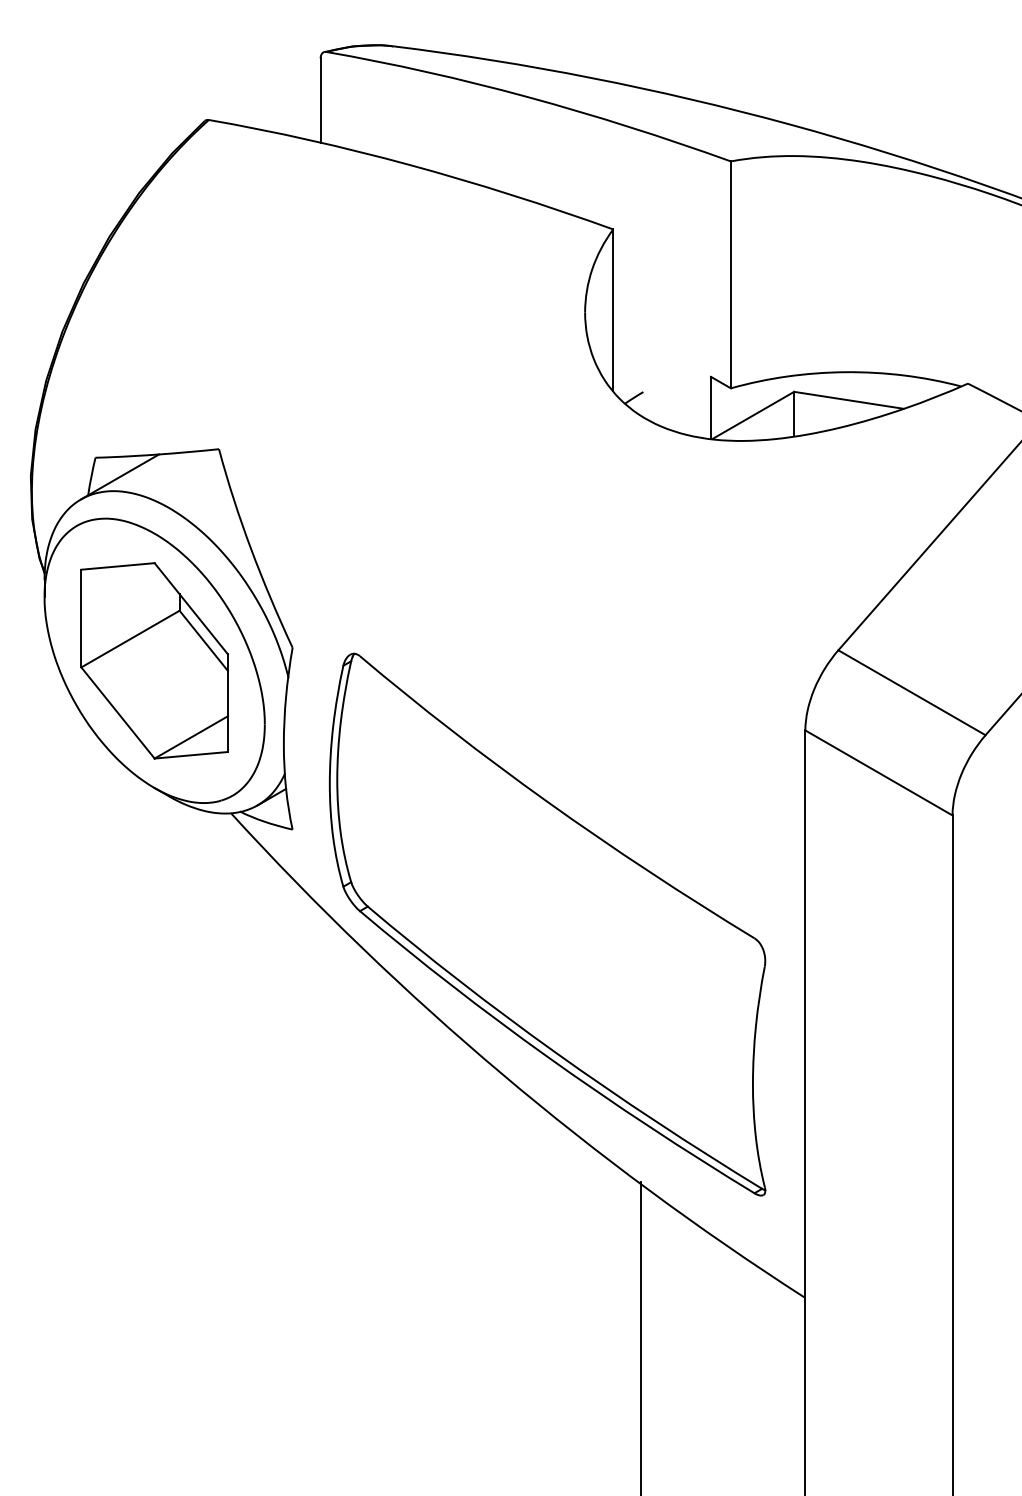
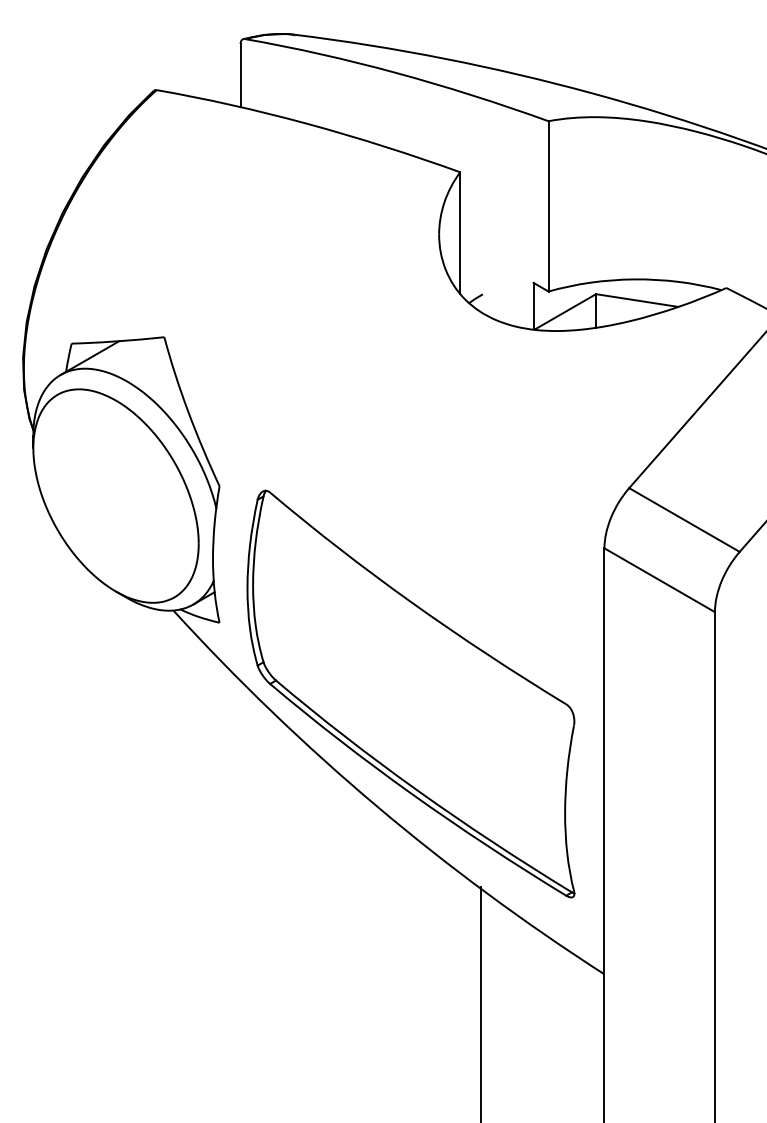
part: (154, 660) -> (115, 495), removed

